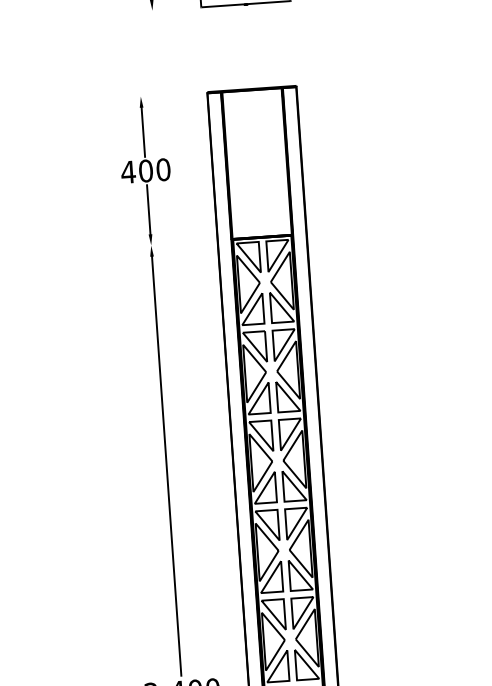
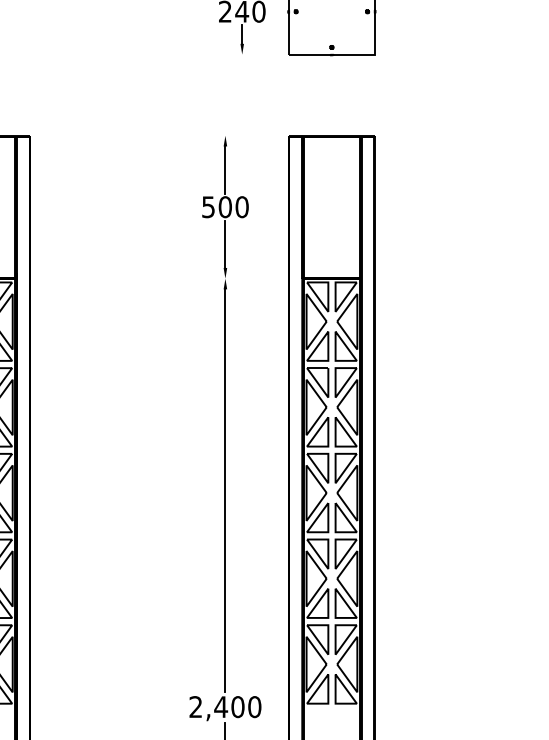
text: (128, 172) -> (208, 207), 400 -> 500

